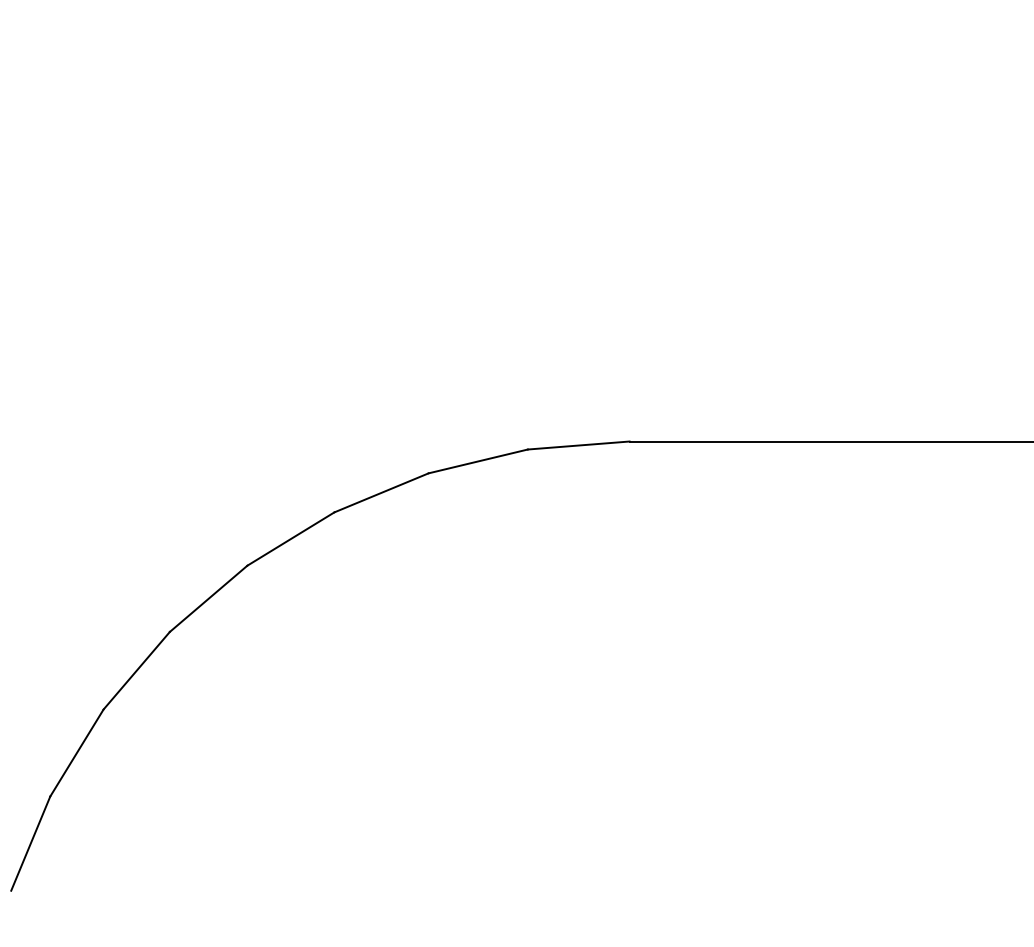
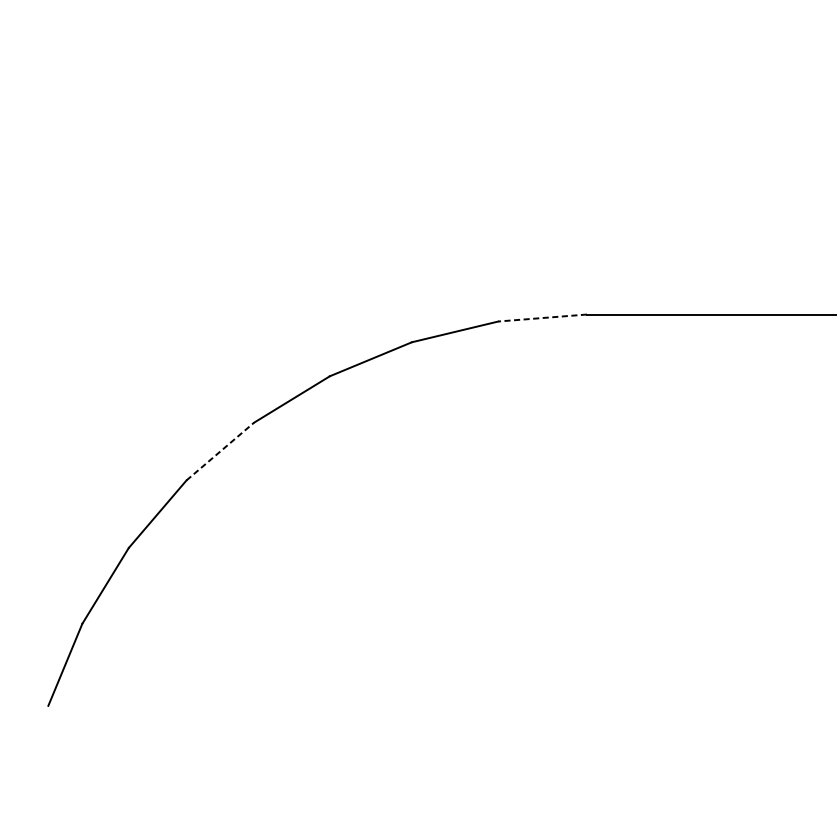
line: (578, 445) -> (542, 318), solid -> dashed
line: (209, 598) -> (221, 451), solid -> dashed

